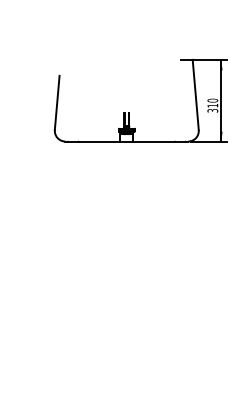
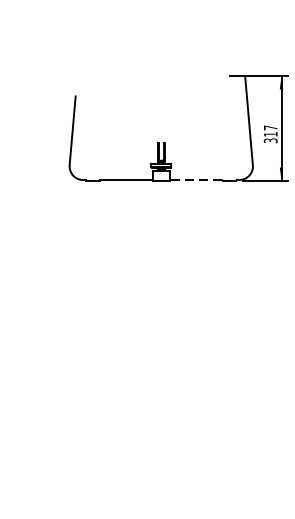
text: (212, 100) -> (270, 127), 310 -> 317
line: (154, 141) -> (196, 179), solid -> dashed

